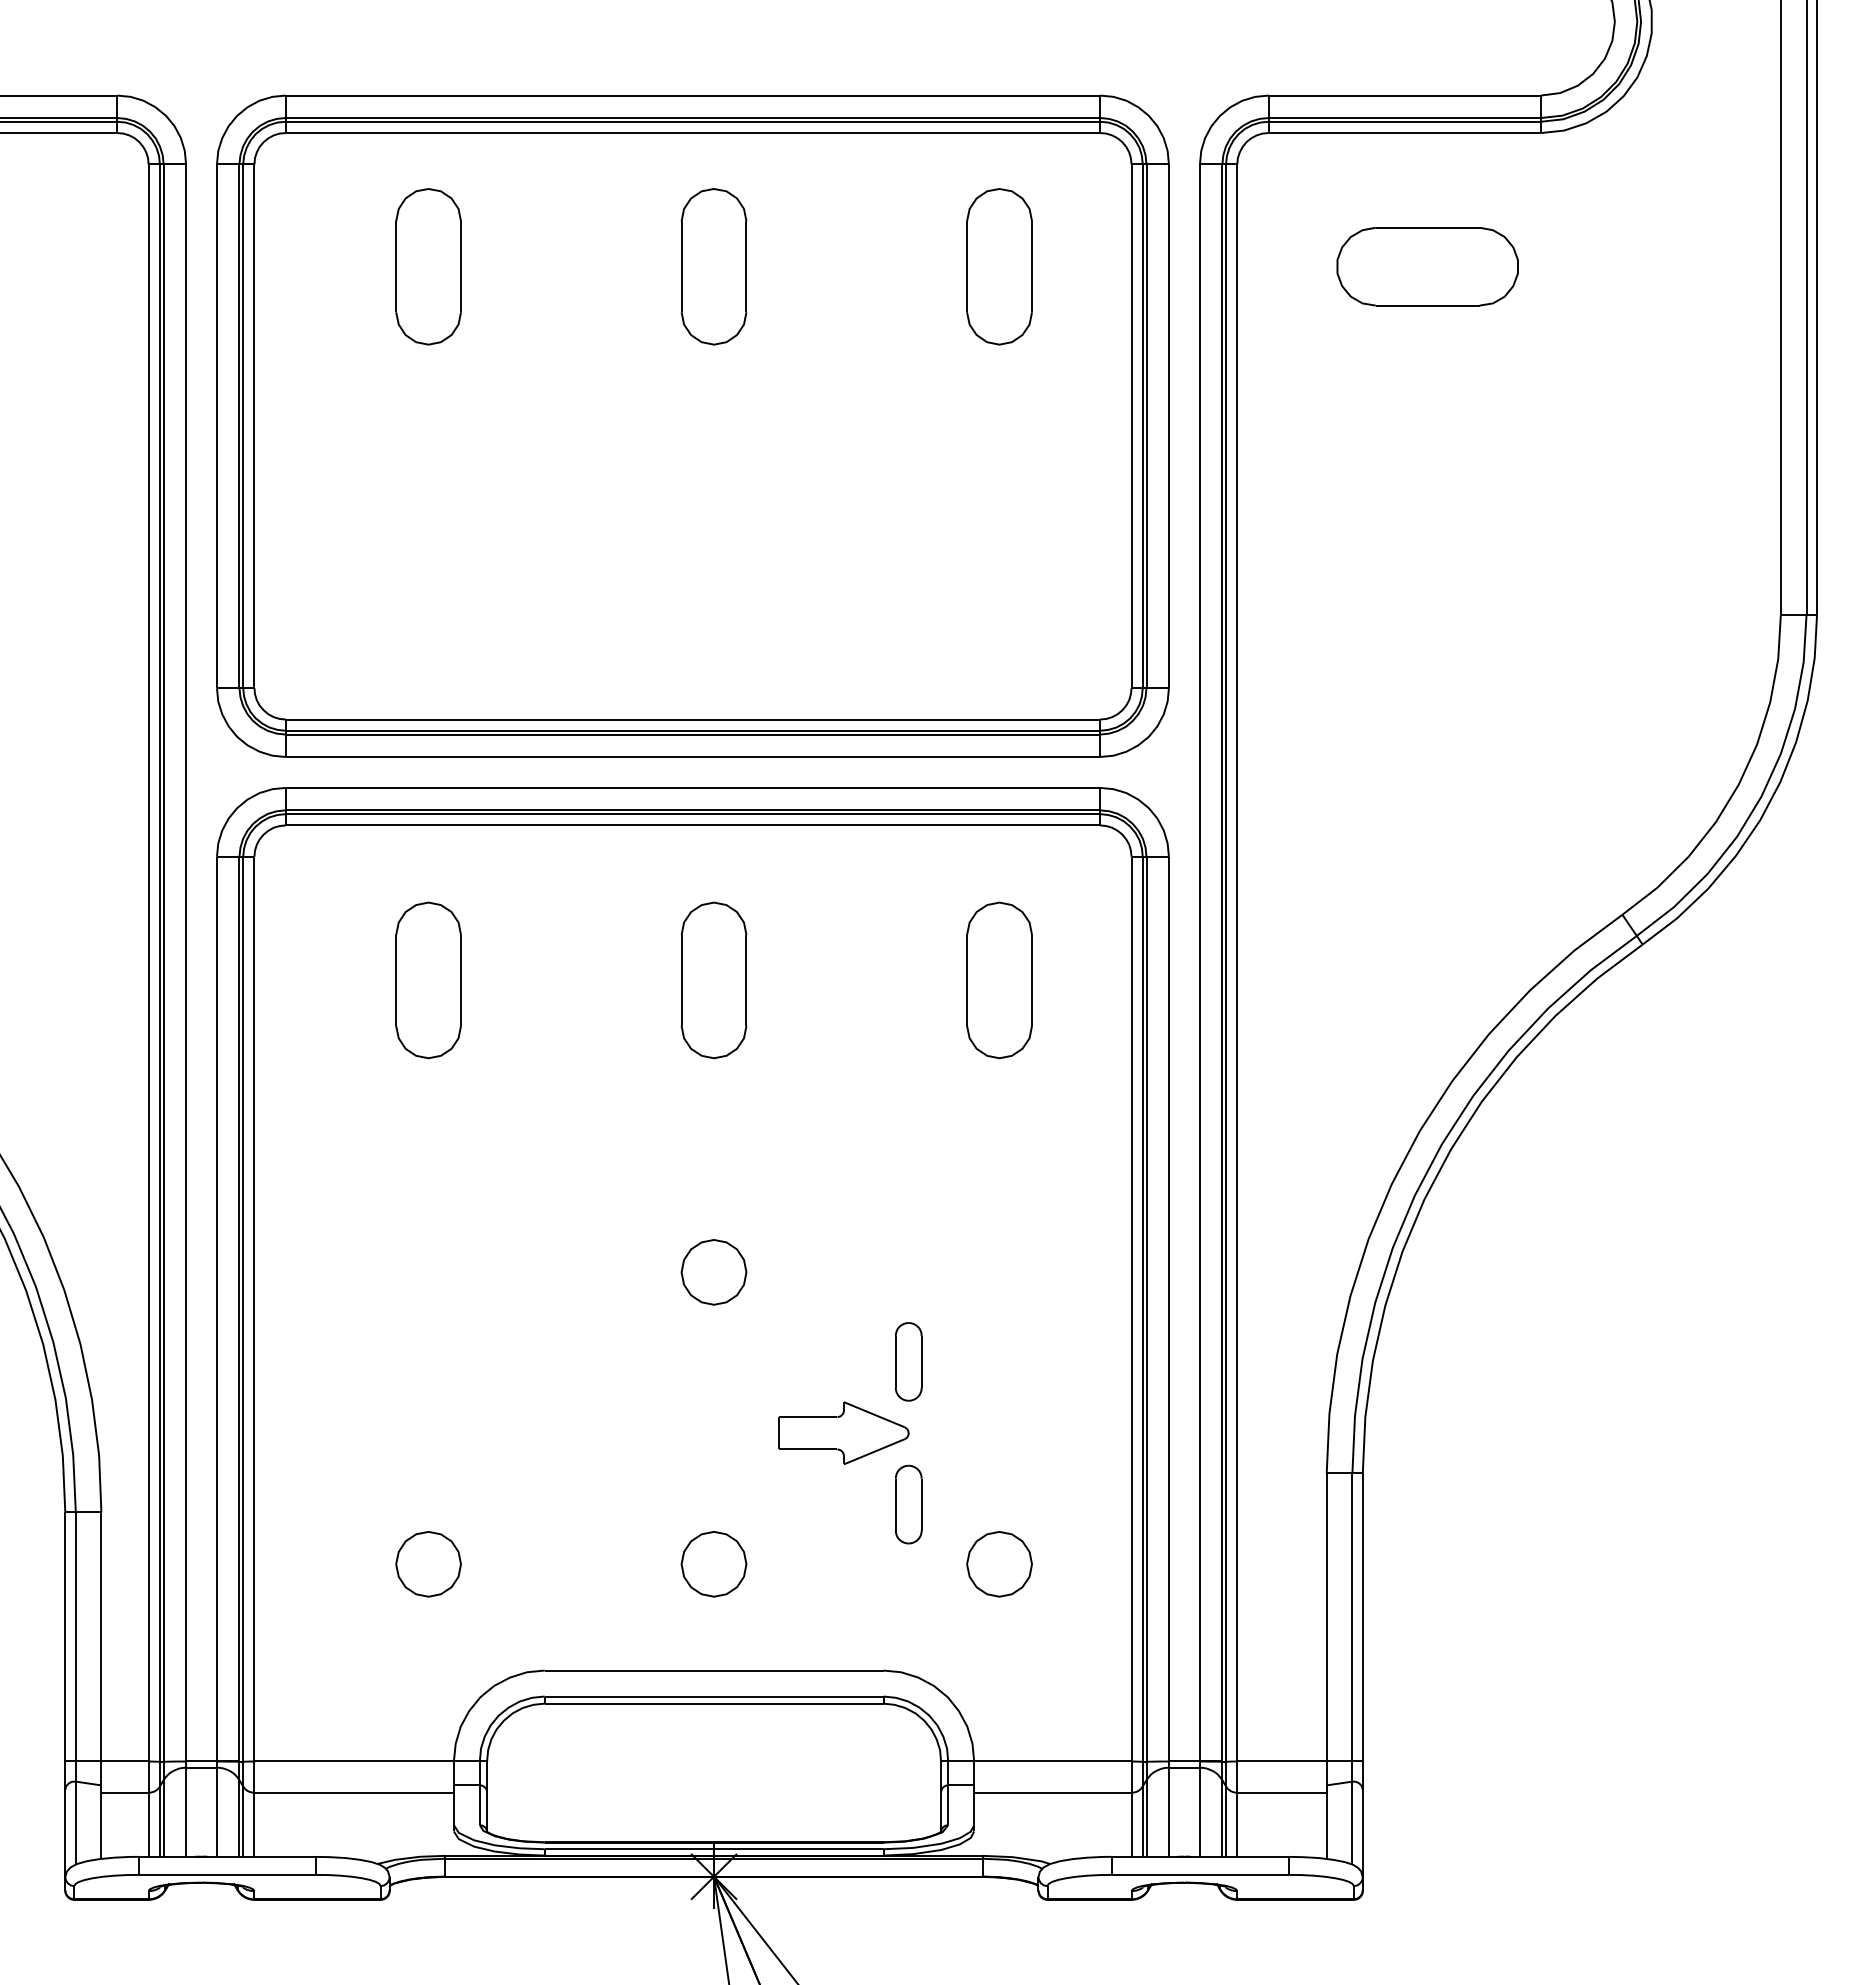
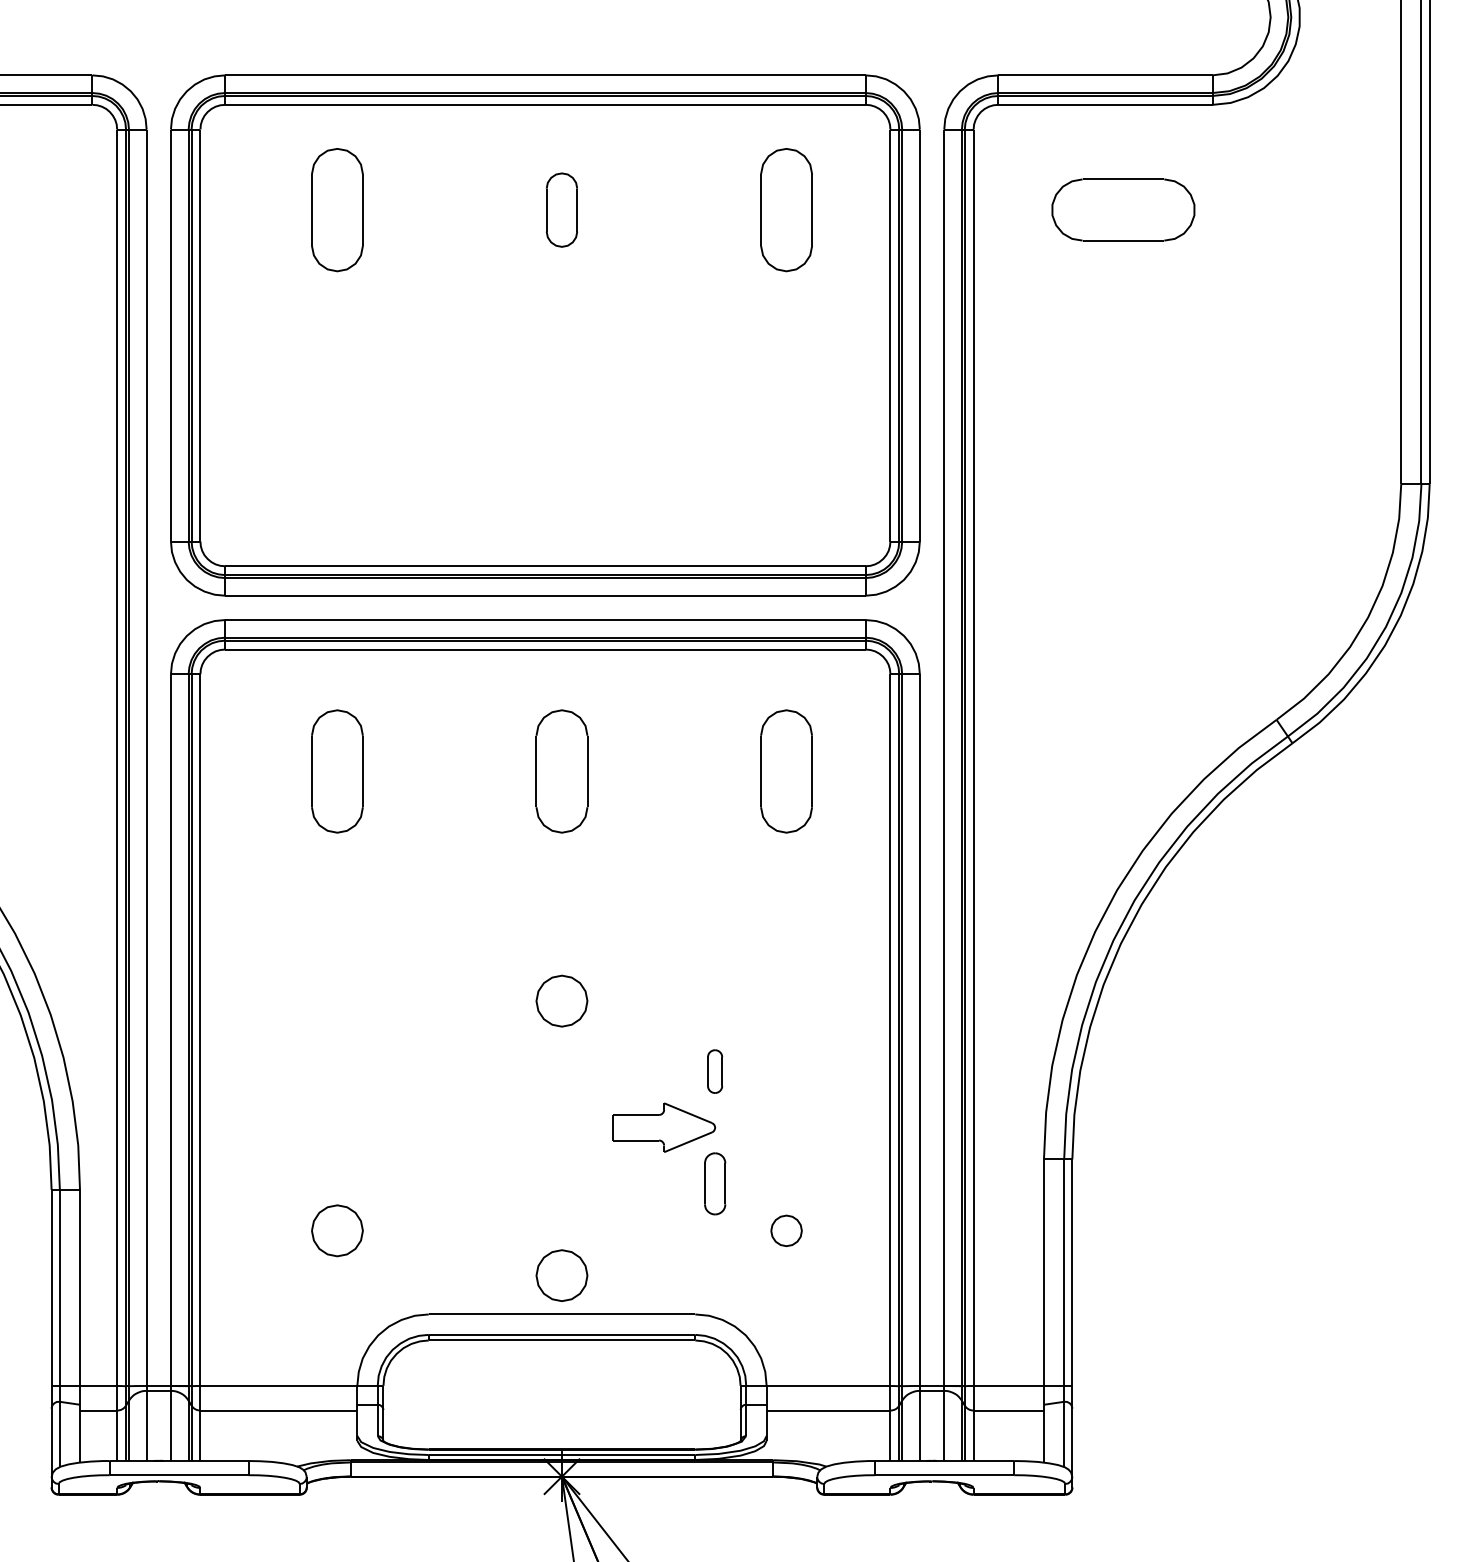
part: (713, 266) -> (561, 209), size x0.6
part: (908, 1361) -> (714, 1071), size x0.7
part: (713, 1564) -> (561, 1275), moved
part: (999, 1564) -> (786, 1230), size x0.6

